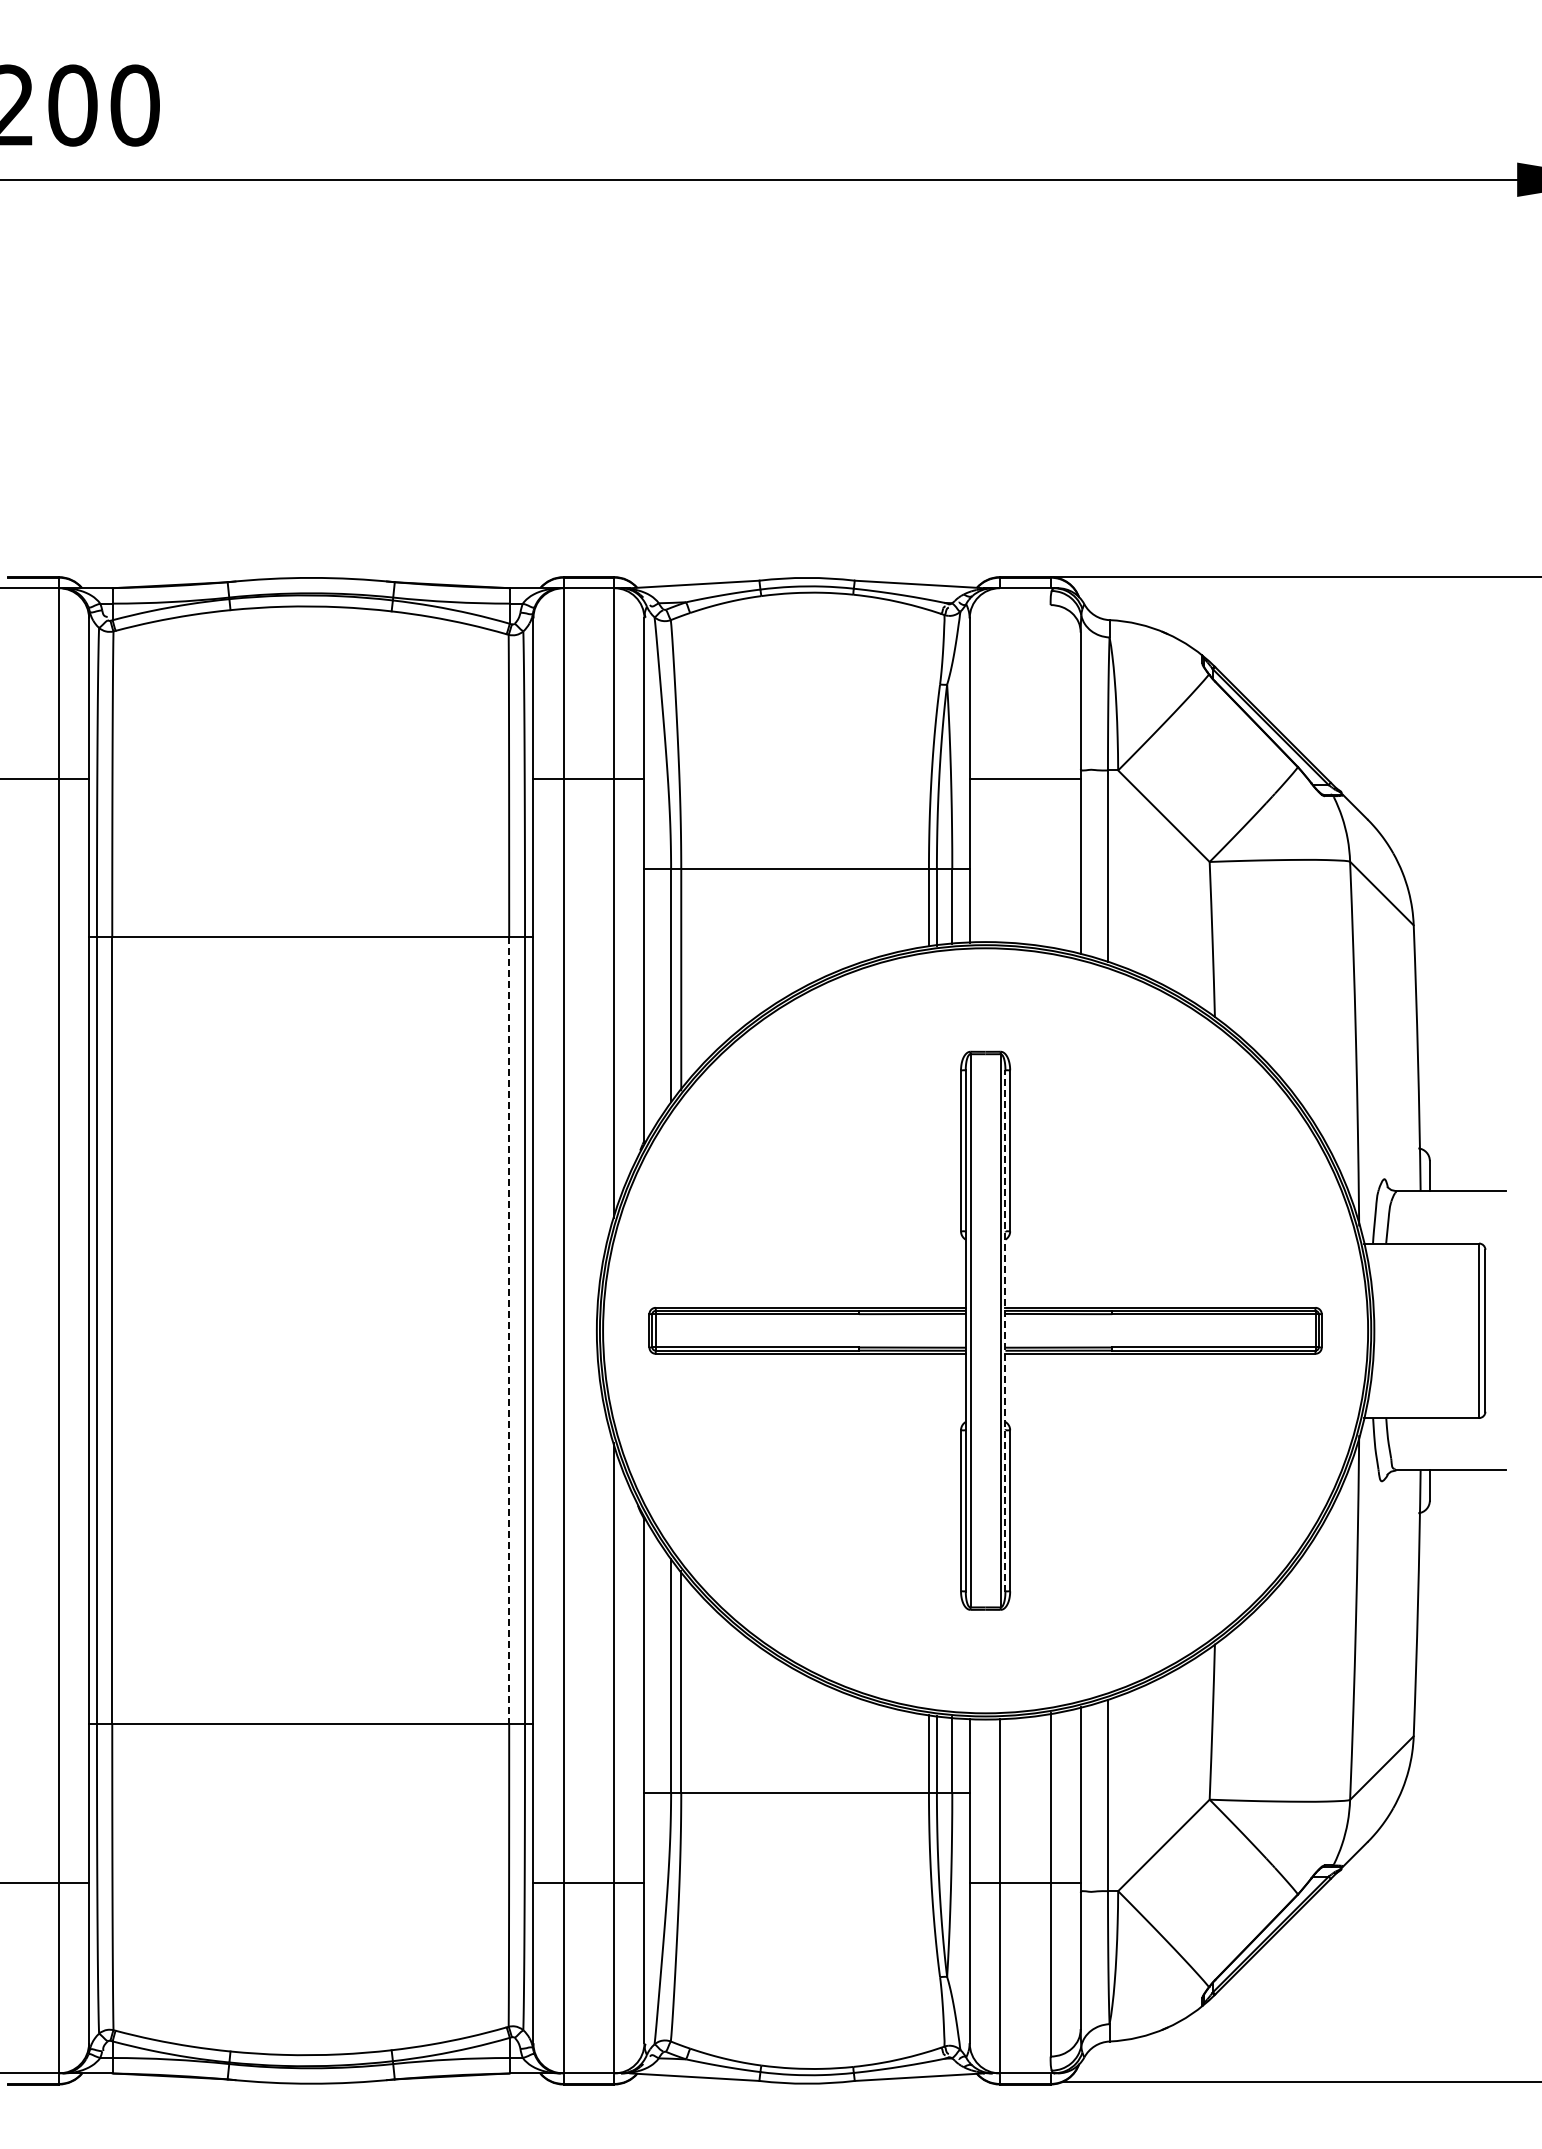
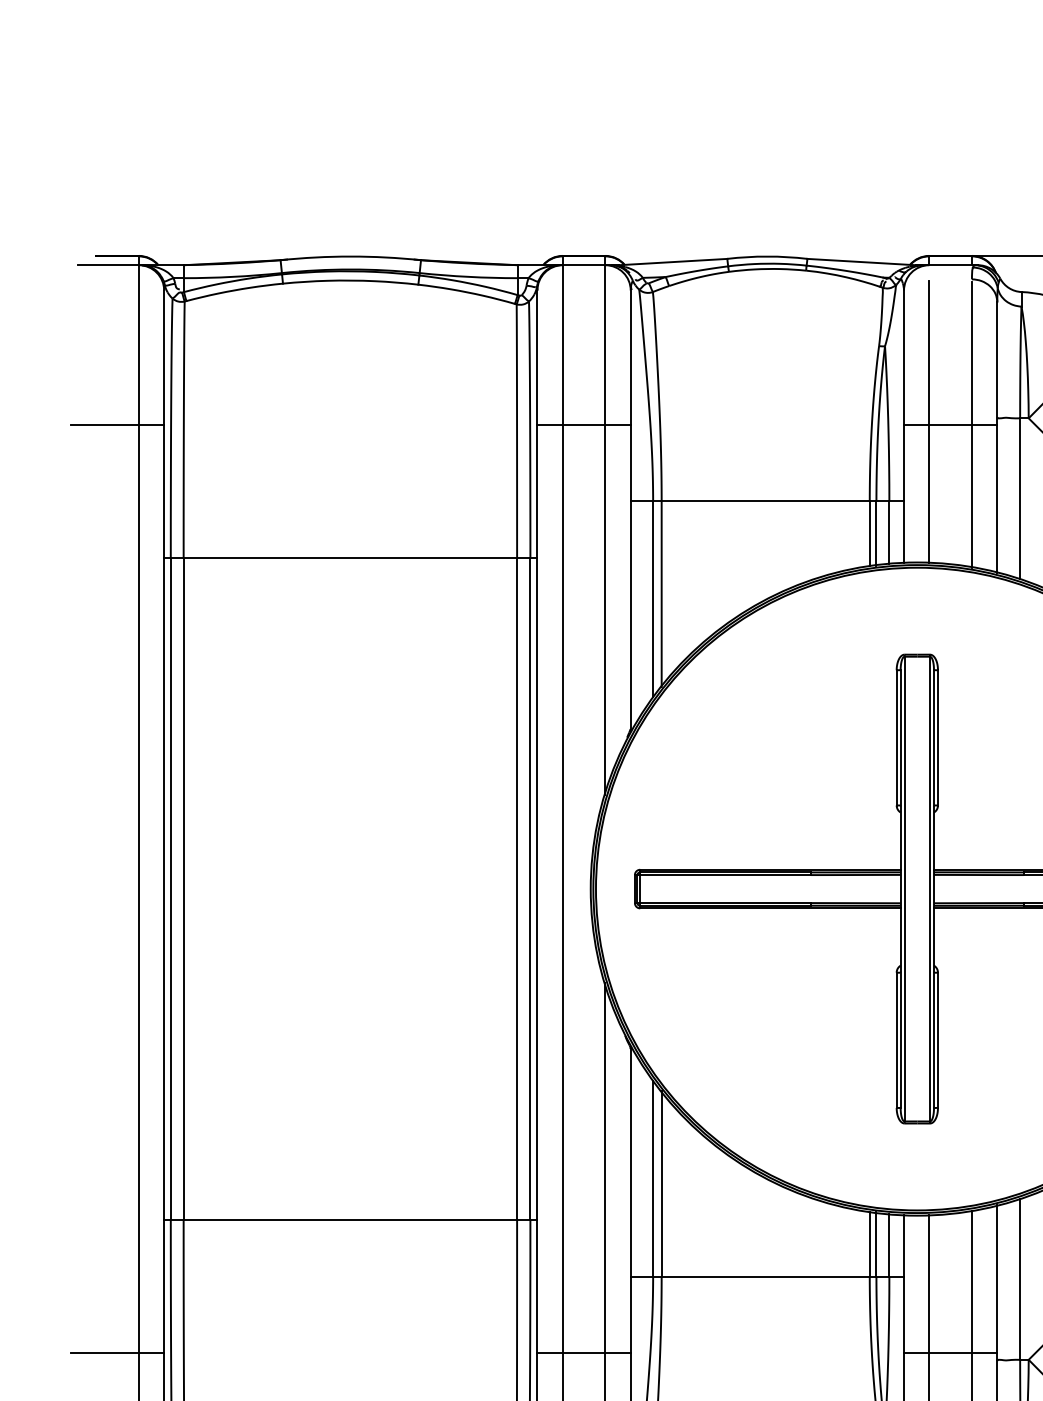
line: (999, 775) -> (929, 422), added
line: (1050, 778) -> (971, 425), added
line: (1005, 1330) -> (934, 888), dashed -> solid
line: (509, 1331) -> (517, 889), dashed -> solid

